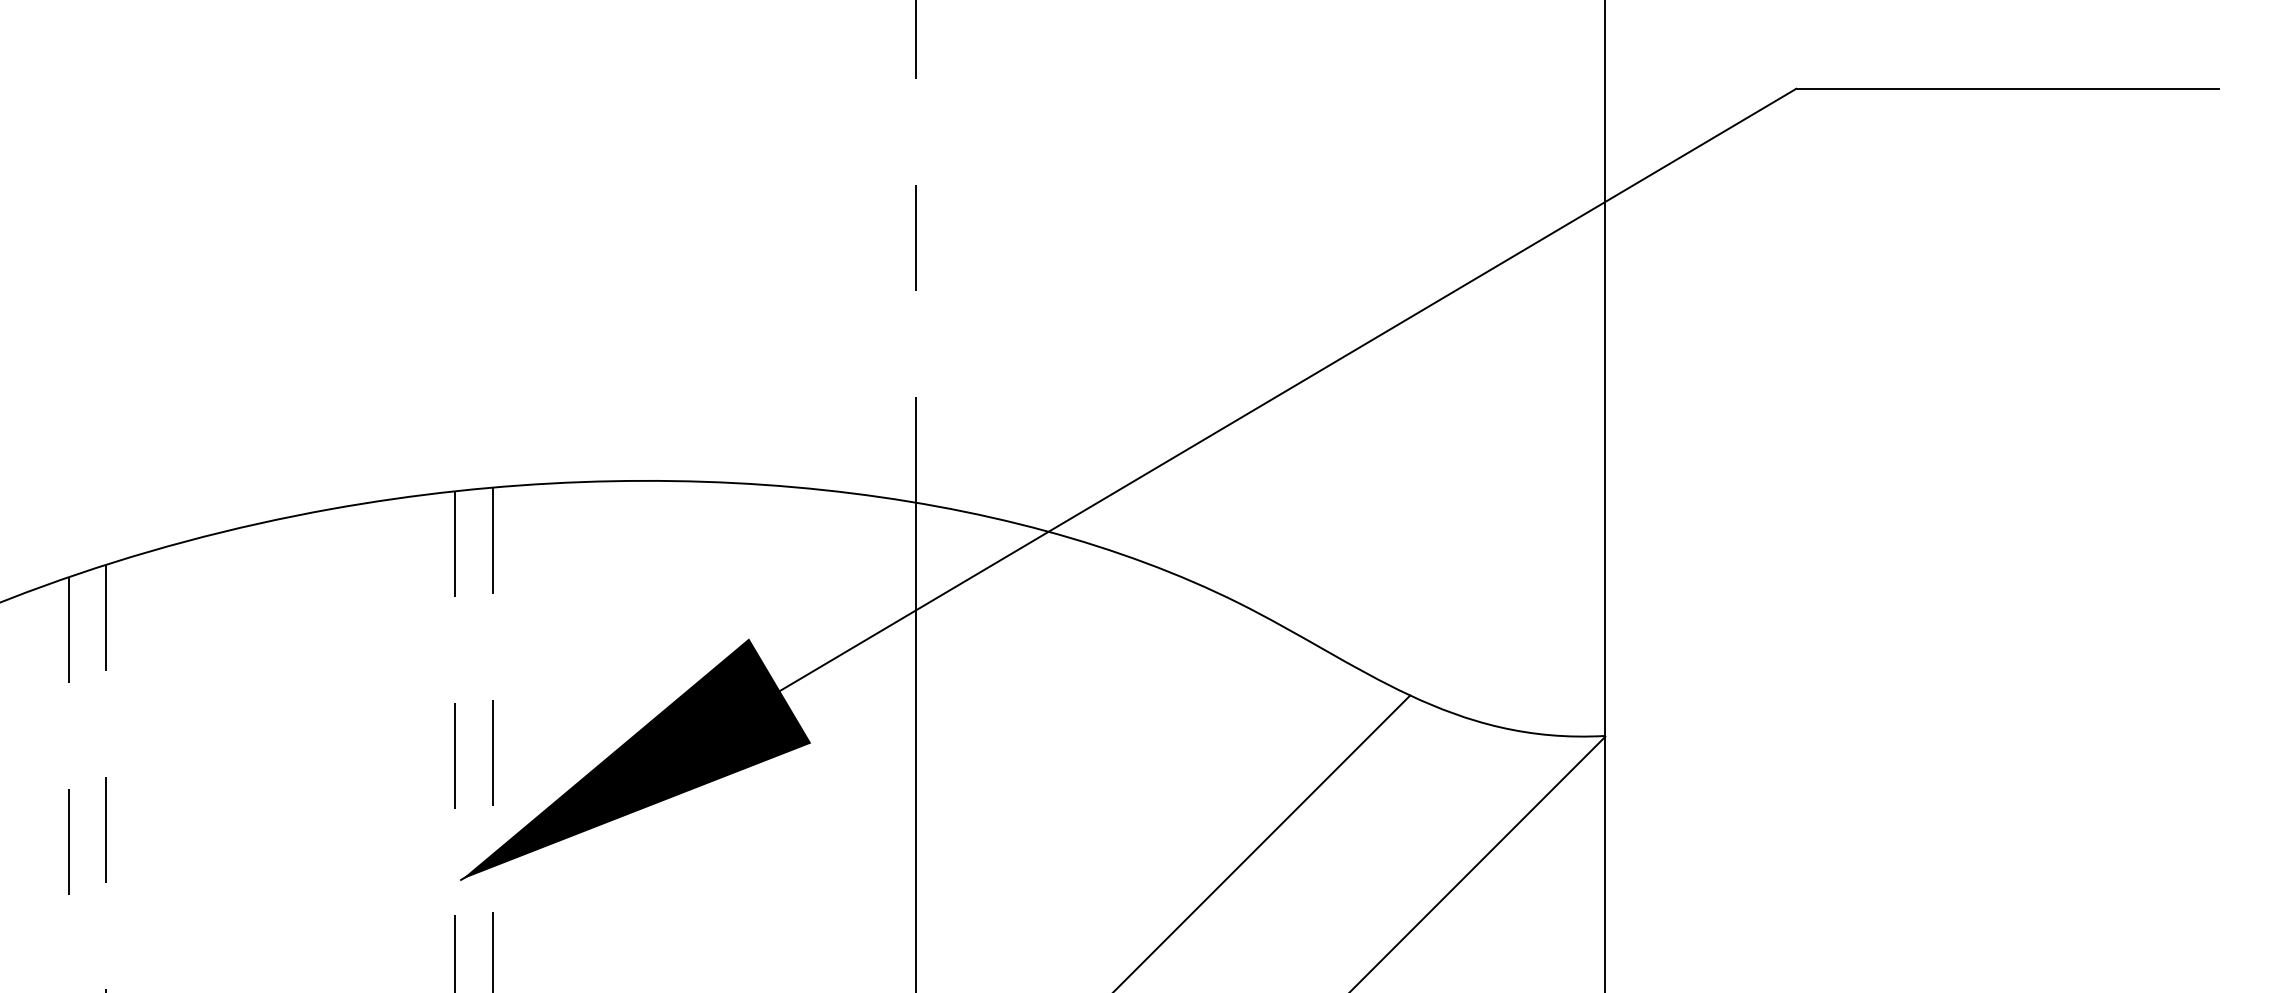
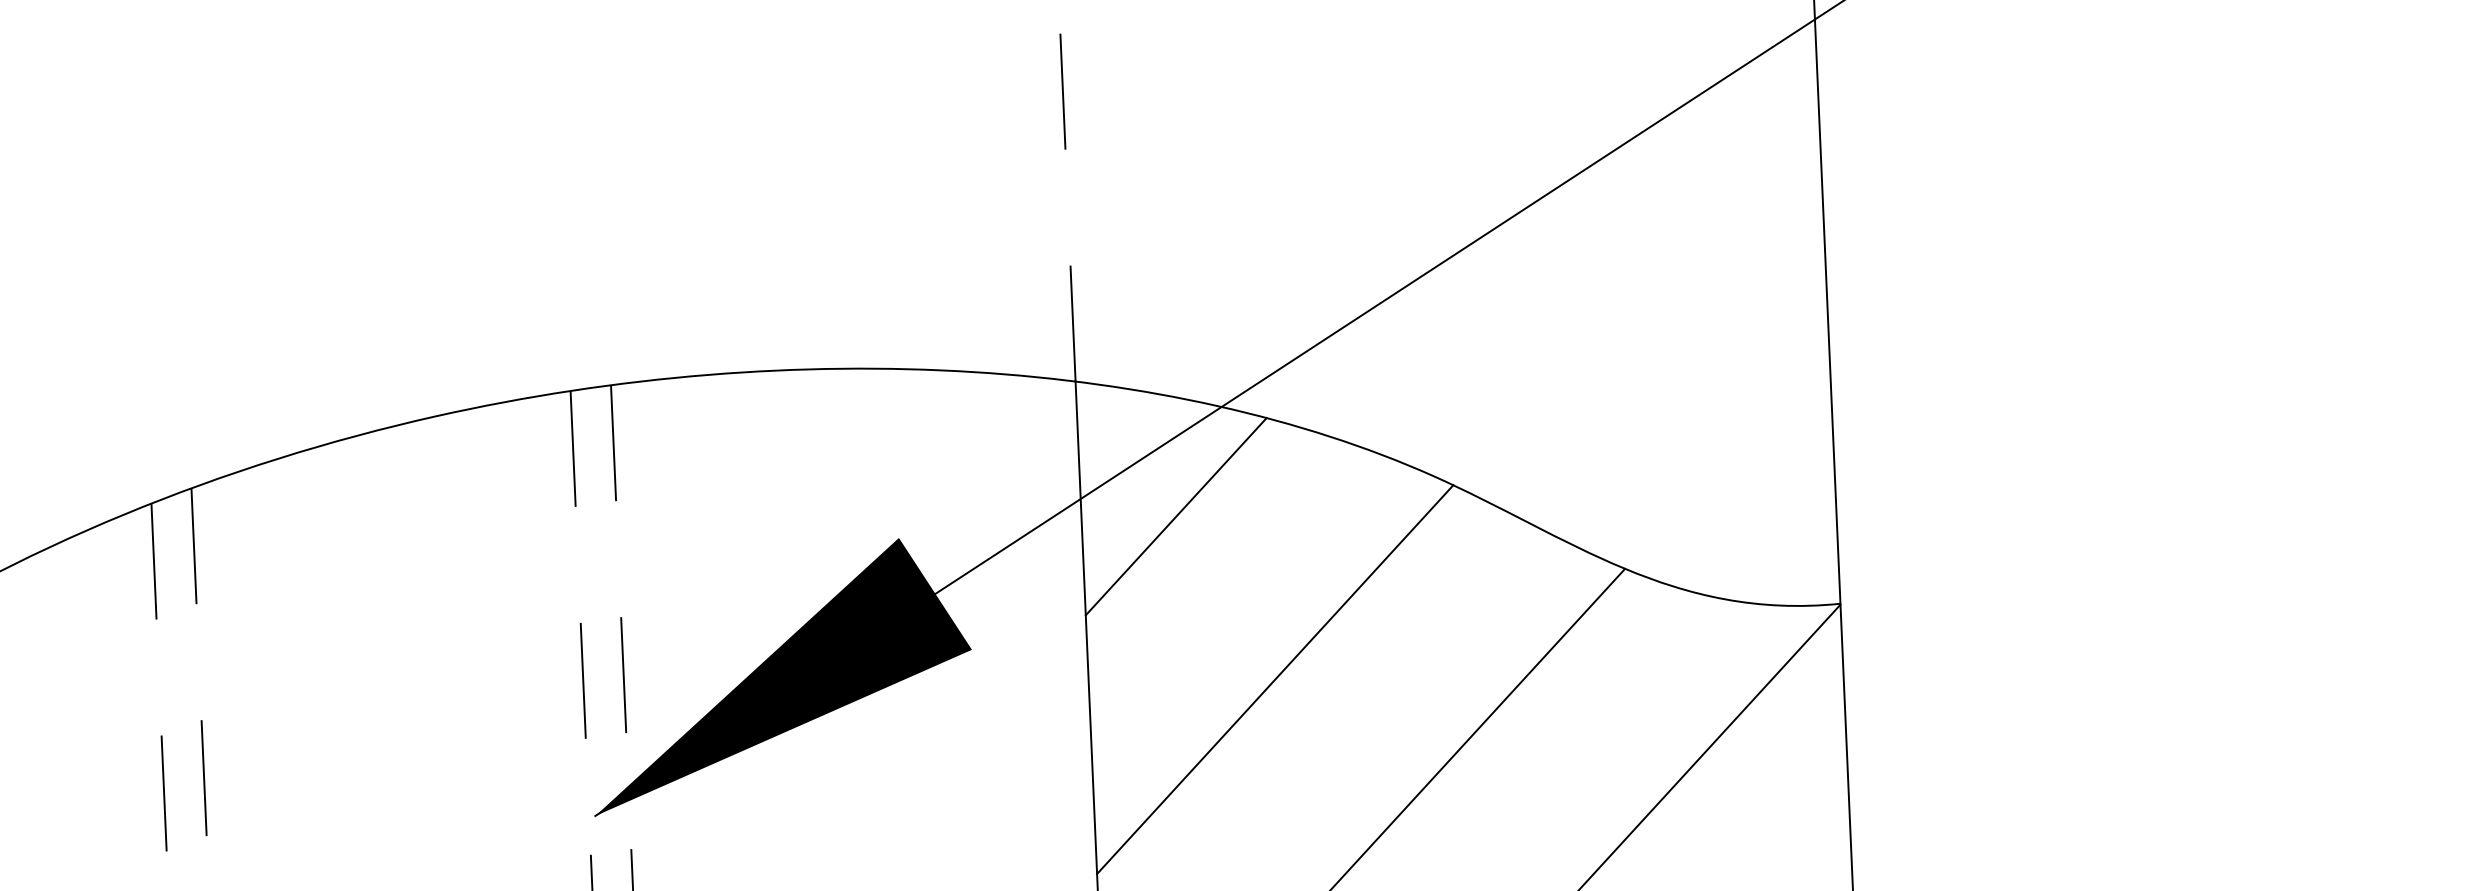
line: (1002, 629) -> (1175, 516), added
line: (1086, 782) -> (1275, 679), added

